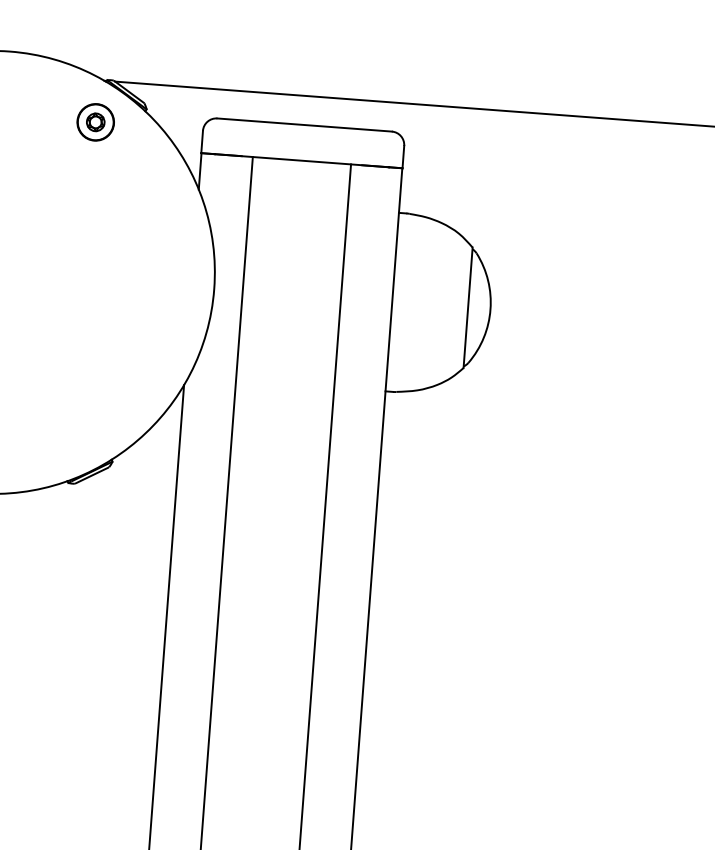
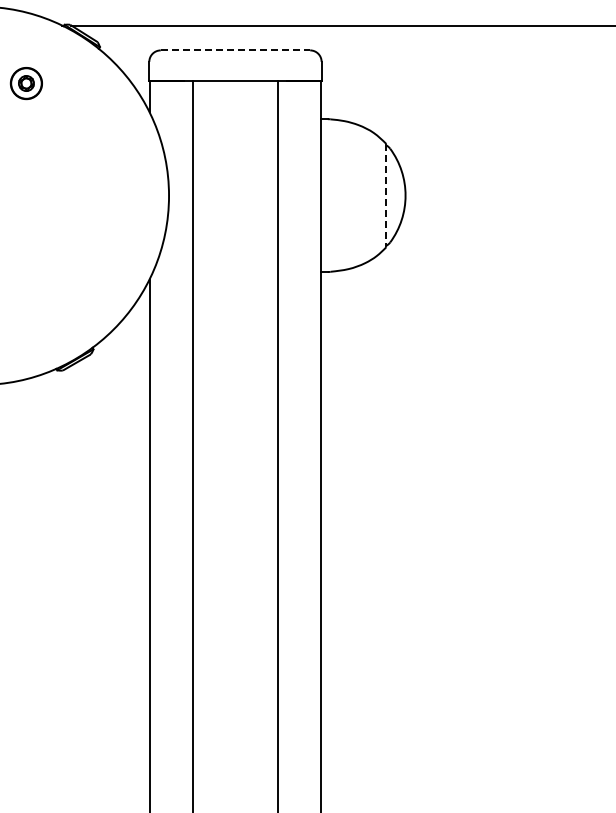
part: (94, 122) -> (25, 83), moved
line: (304, 125) -> (235, 50), solid -> dashed
line: (468, 307) -> (386, 195), solid -> dashed

